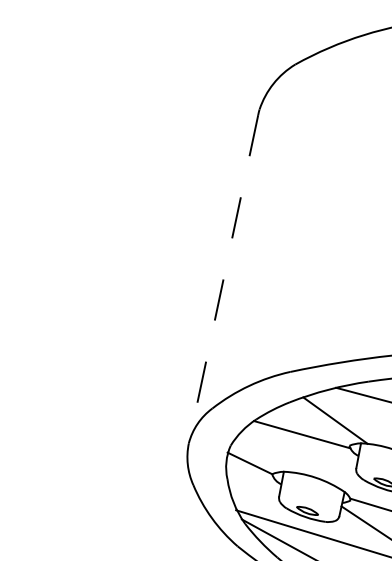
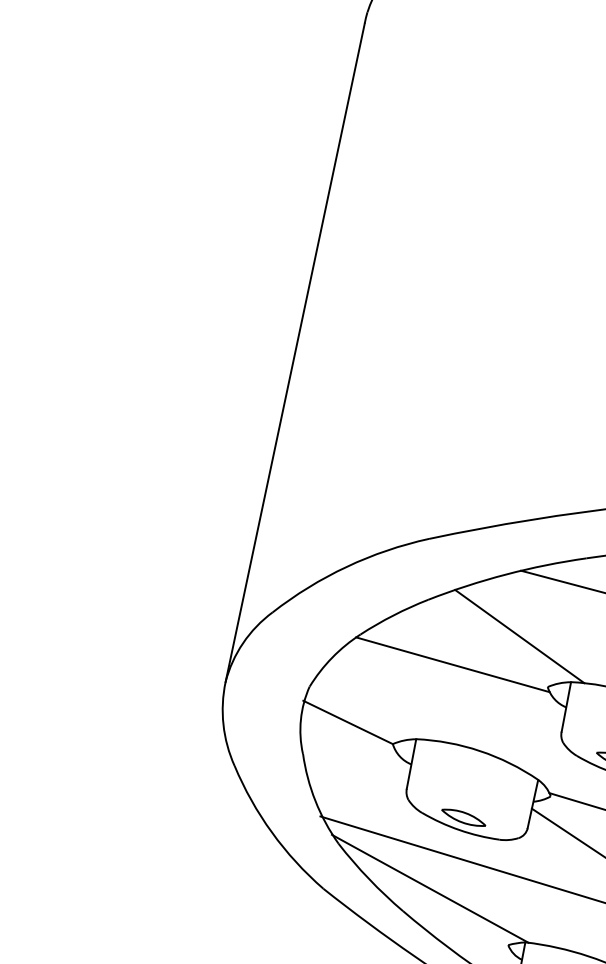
line: (223, 279) -> (295, 353), dashed -> solid

